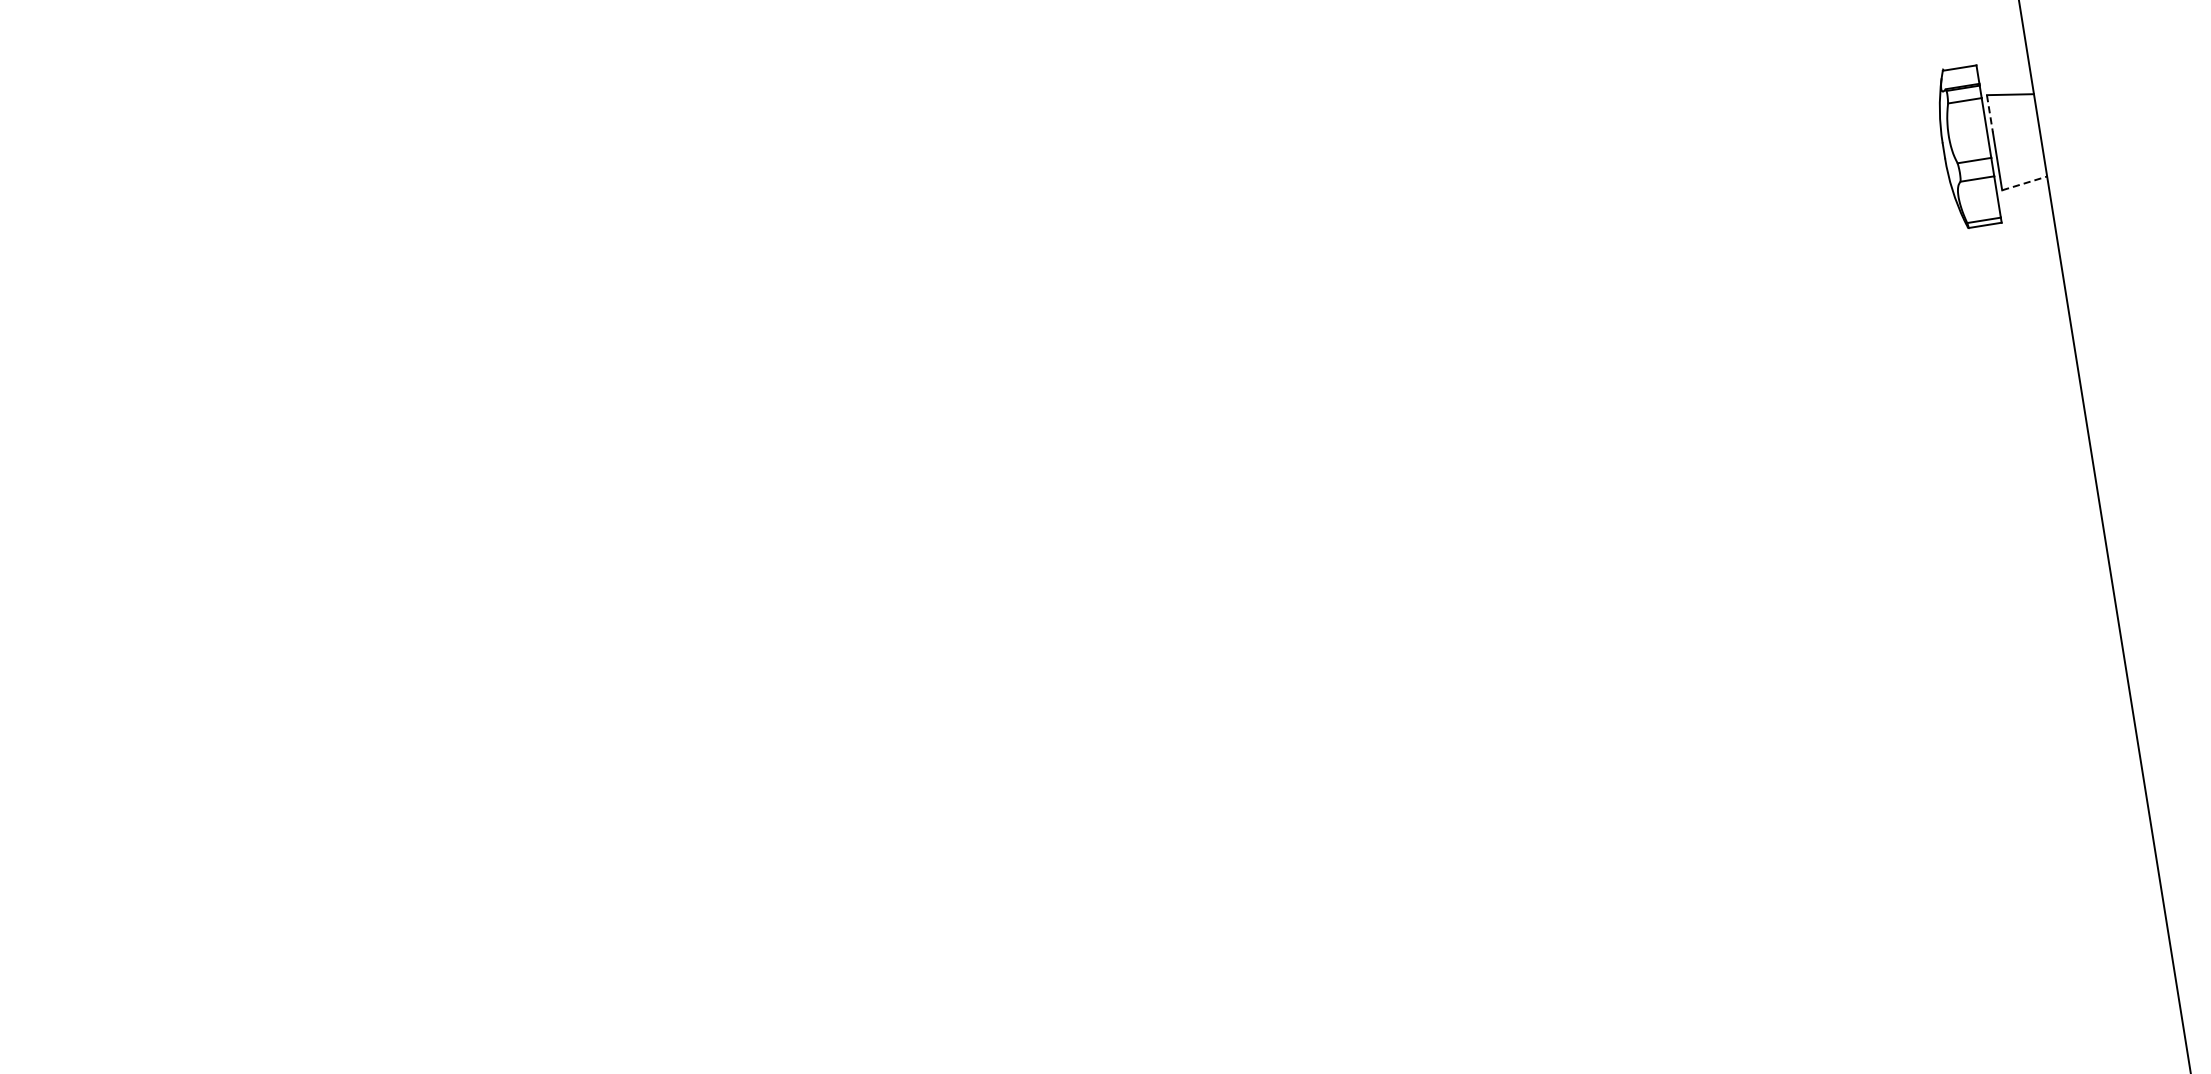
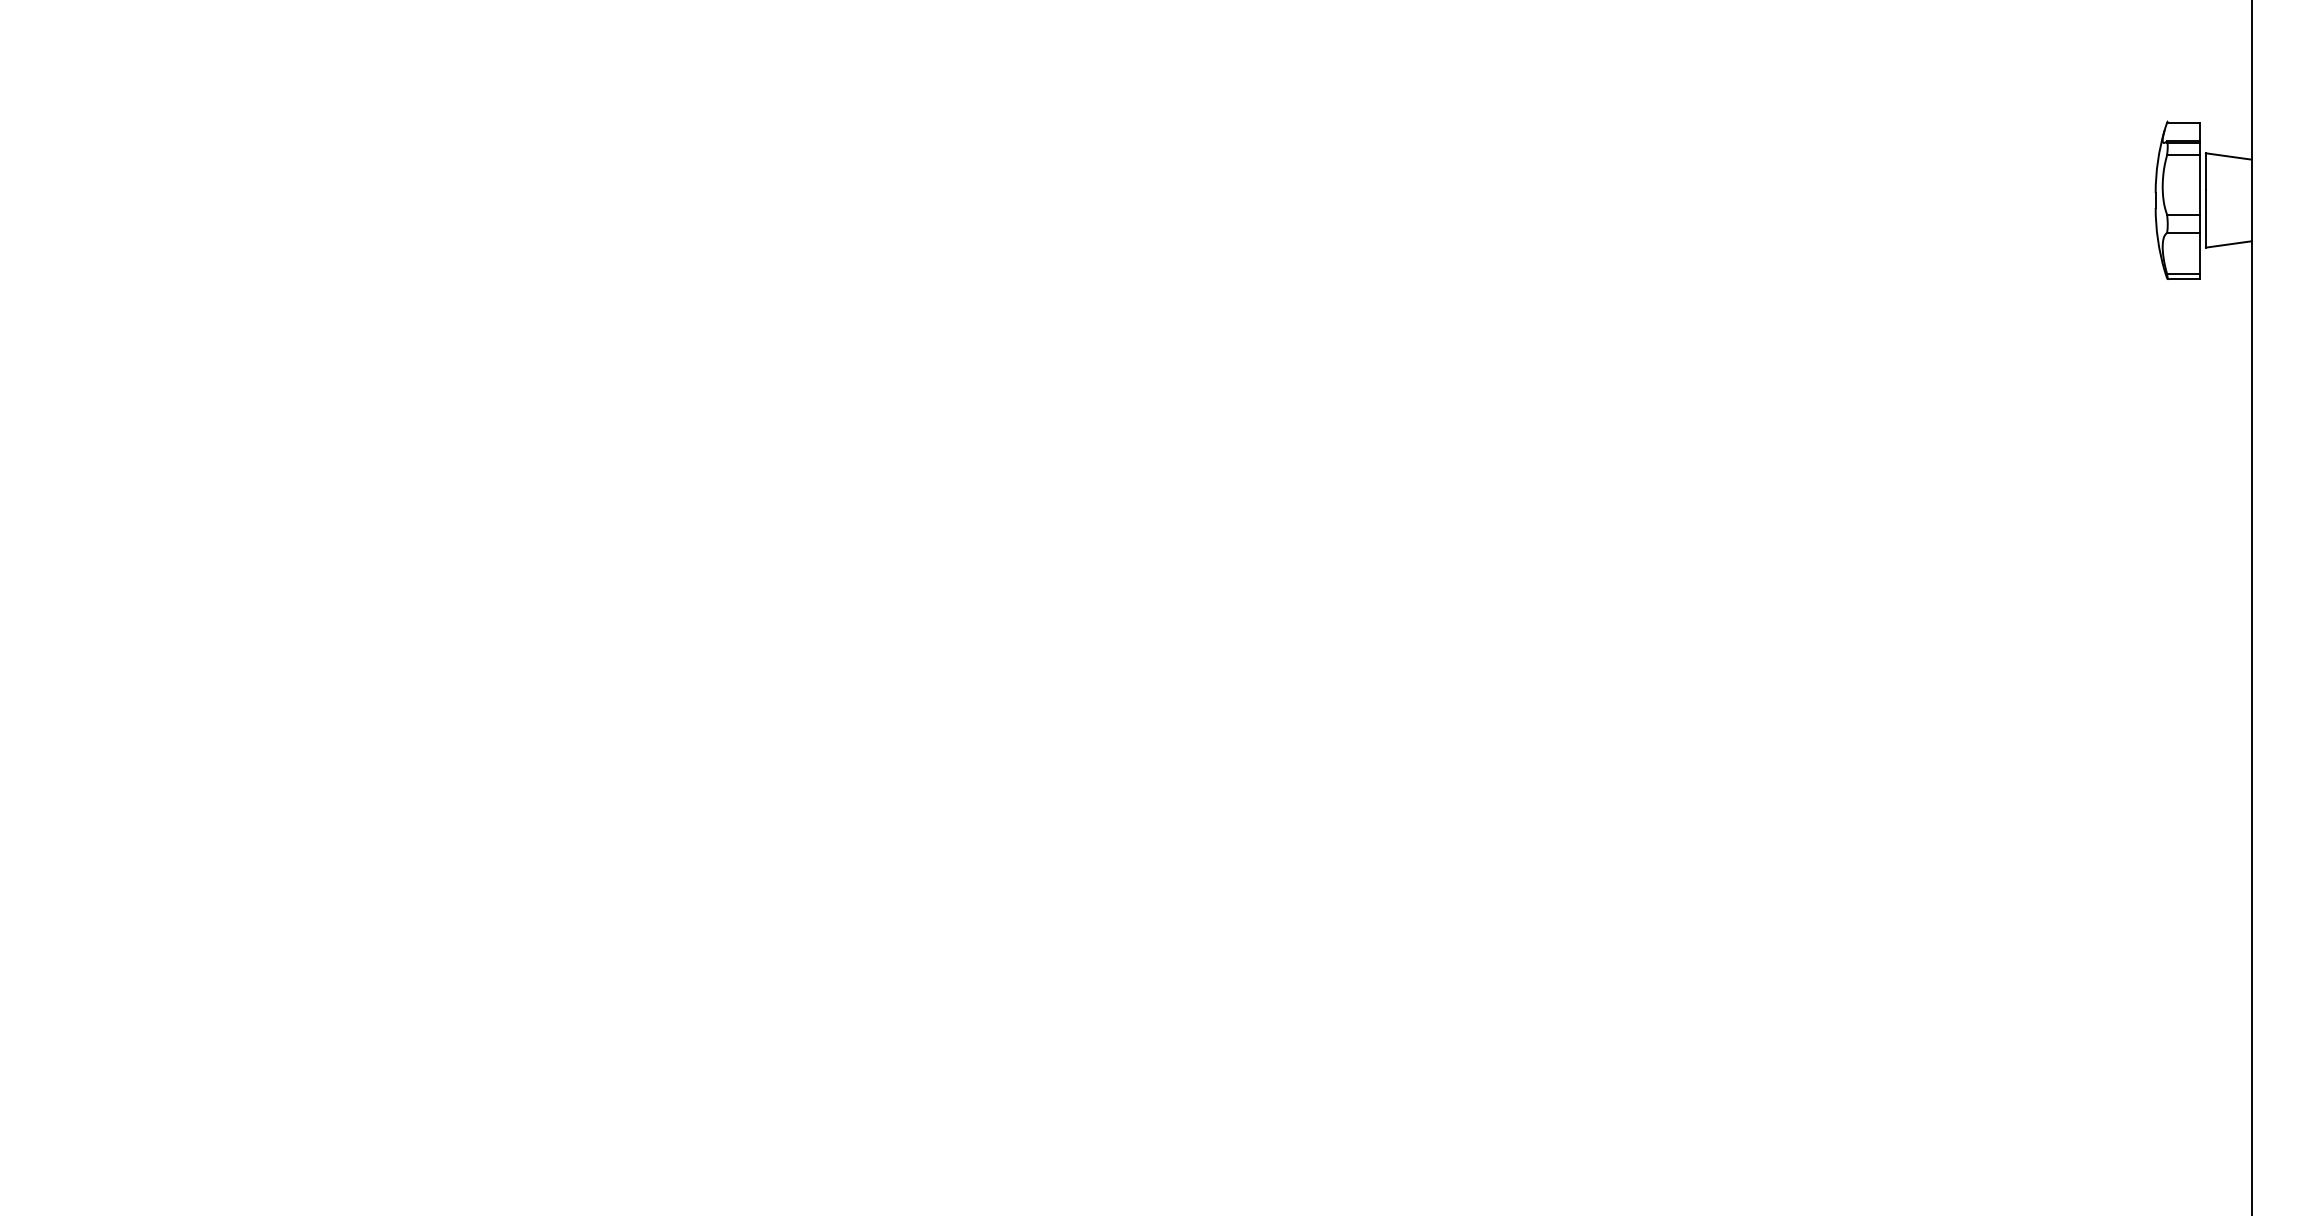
line: (1989, 114) -> (2205, 172), dashed -> solid
line: (2025, 183) -> (2229, 244), dashed -> solid

